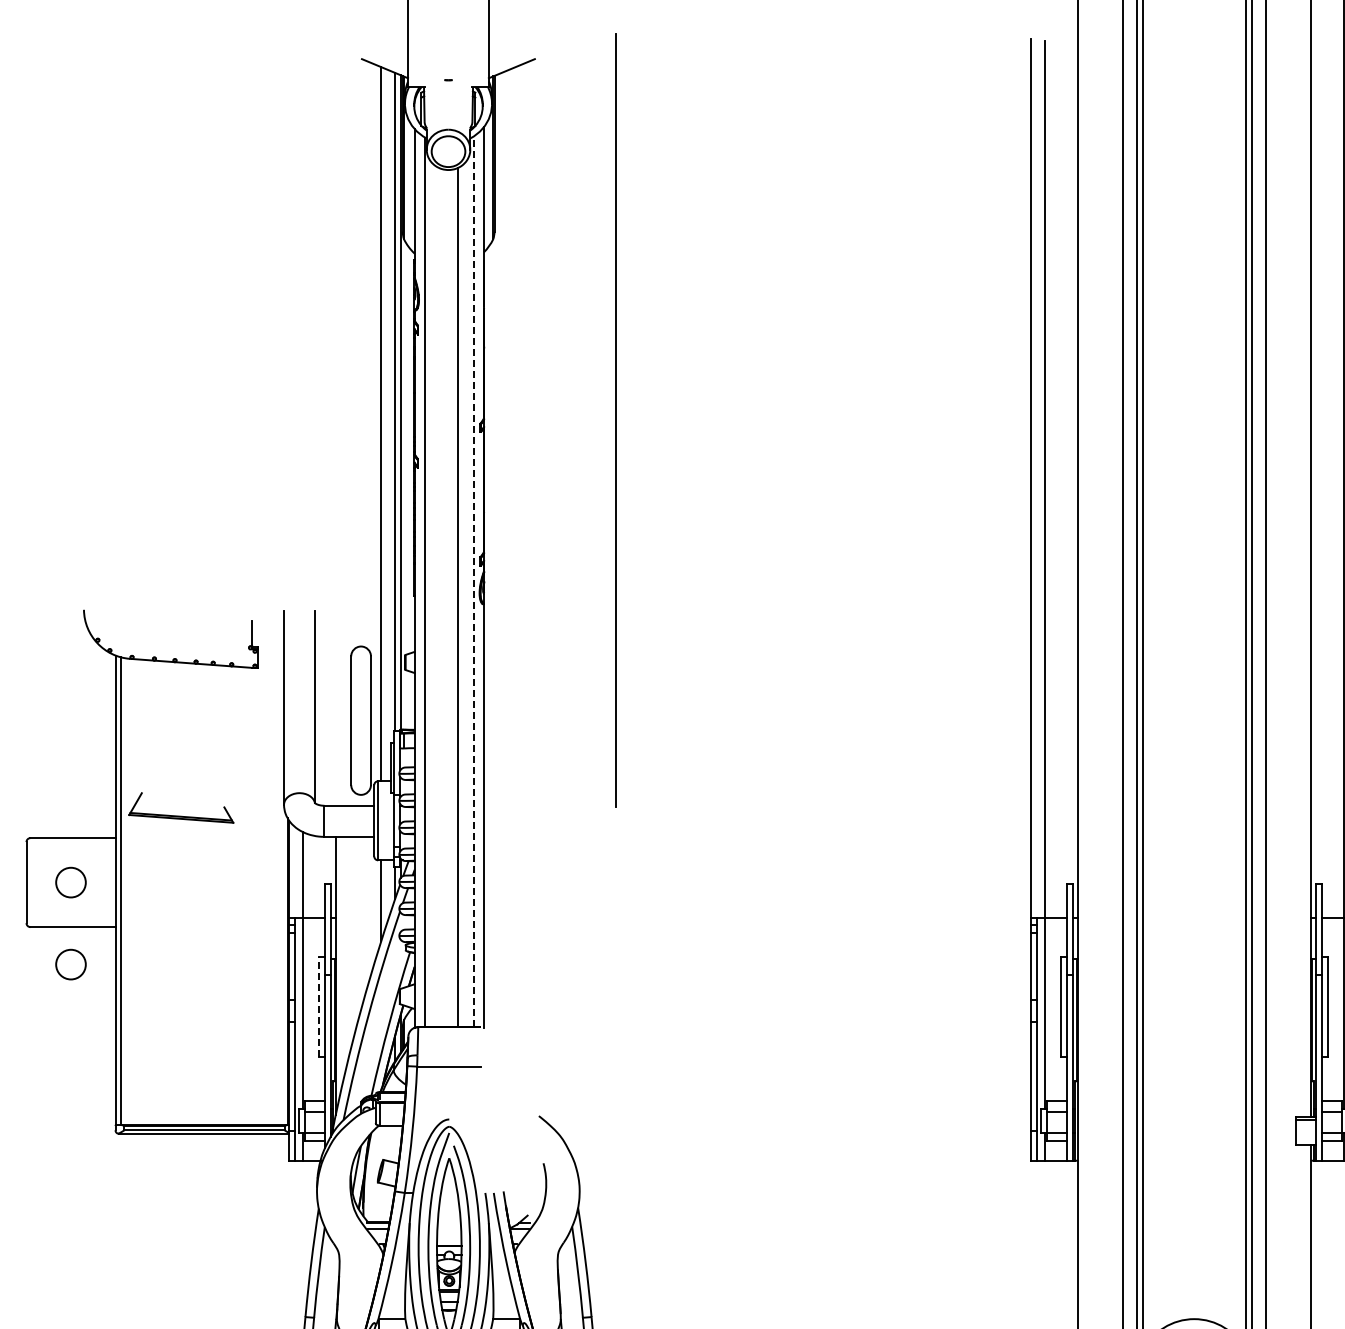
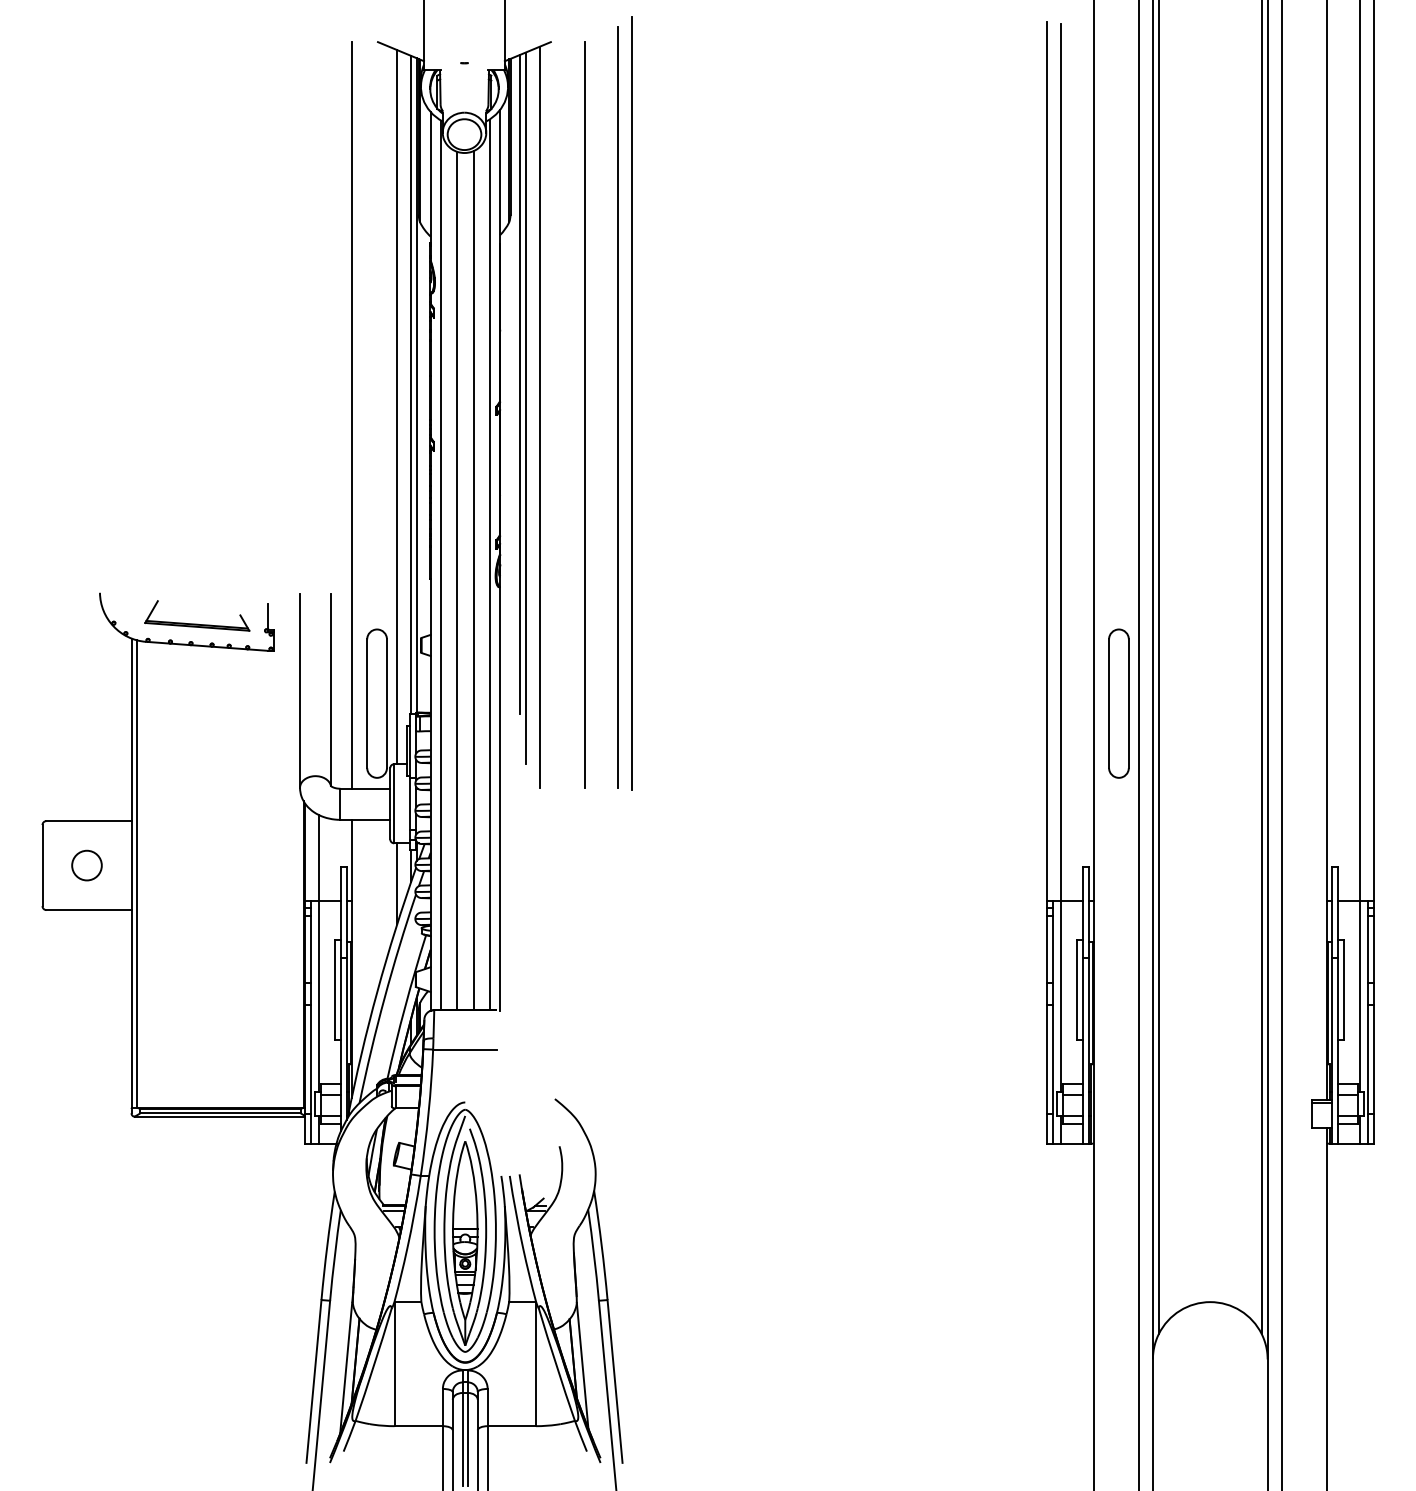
line: (503, 401) -> (519, 384), added
line: (601, 424) -> (617, 407), added
line: (509, 425) -> (525, 408), added
line: (335, 432) -> (351, 415), added
line: (569, 432) -> (585, 415), added
line: (523, 434) -> (539, 417), added
line: (473, 581) -> (489, 564), dashed -> solid
line: (440, 597) -> (456, 580), added
part: (1102, 720) -> (1118, 703), added
part: (181, 815) -> (197, 623), moved
circle: (70, 964) -> (86, 947), removed
line: (318, 1007) -> (334, 990), dashed -> solid

